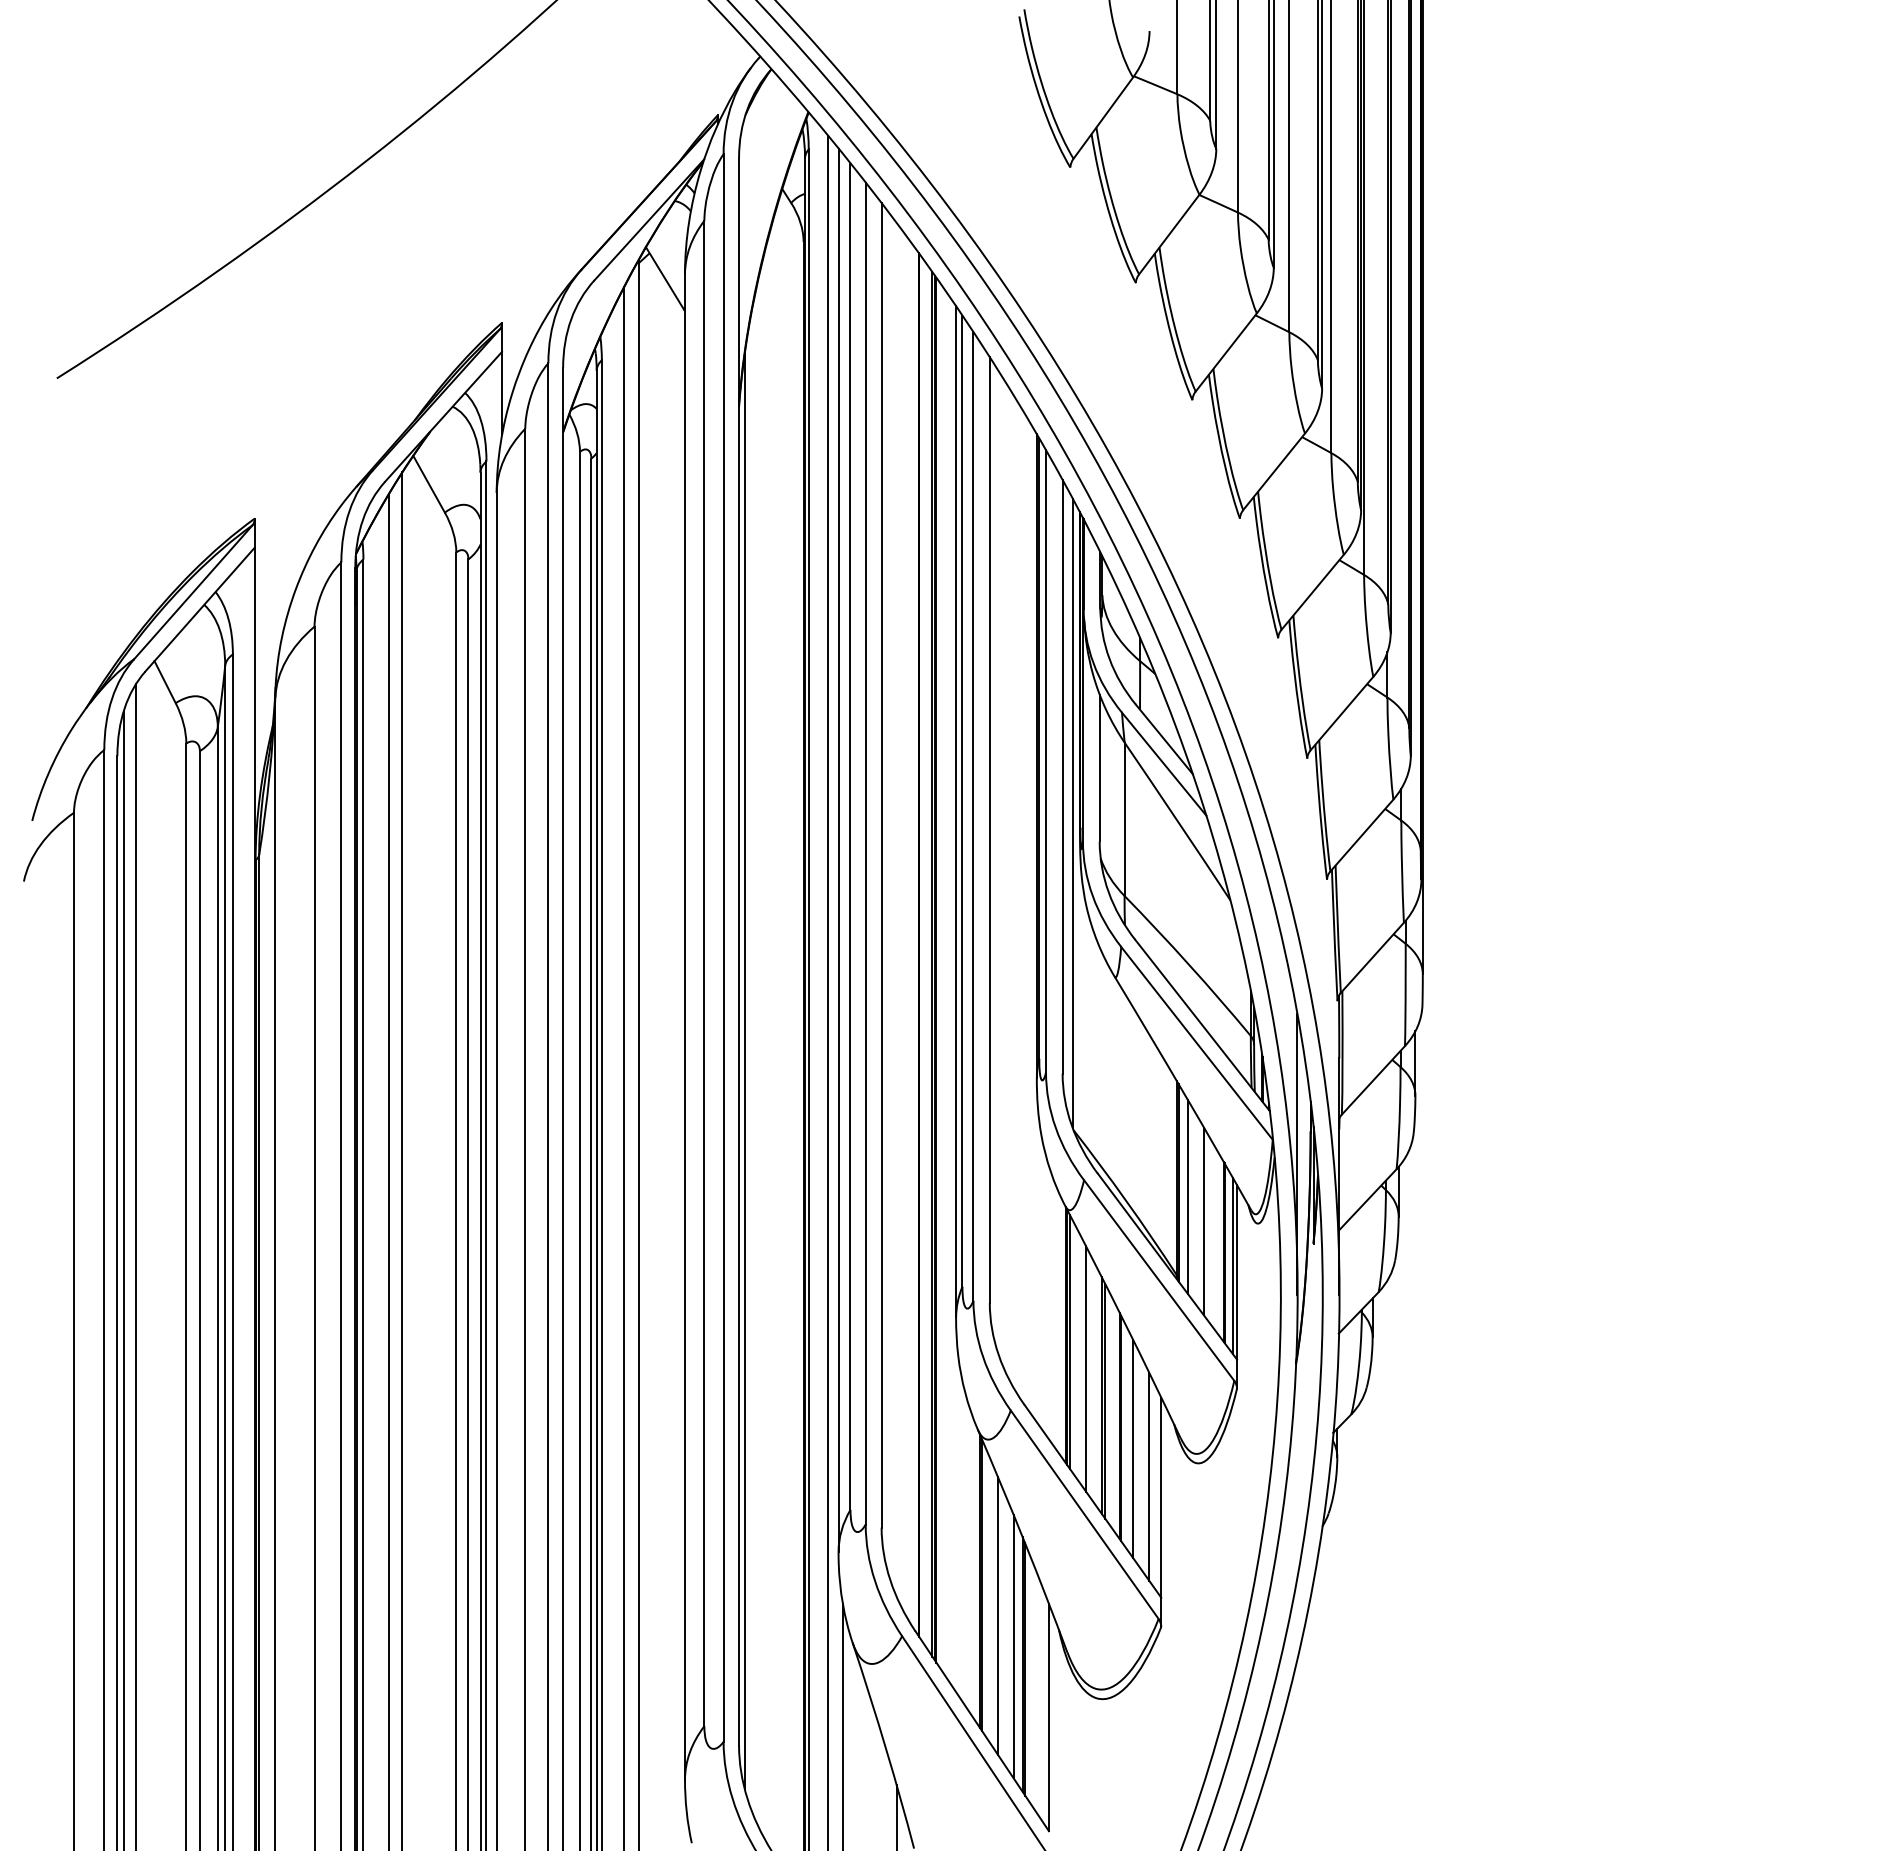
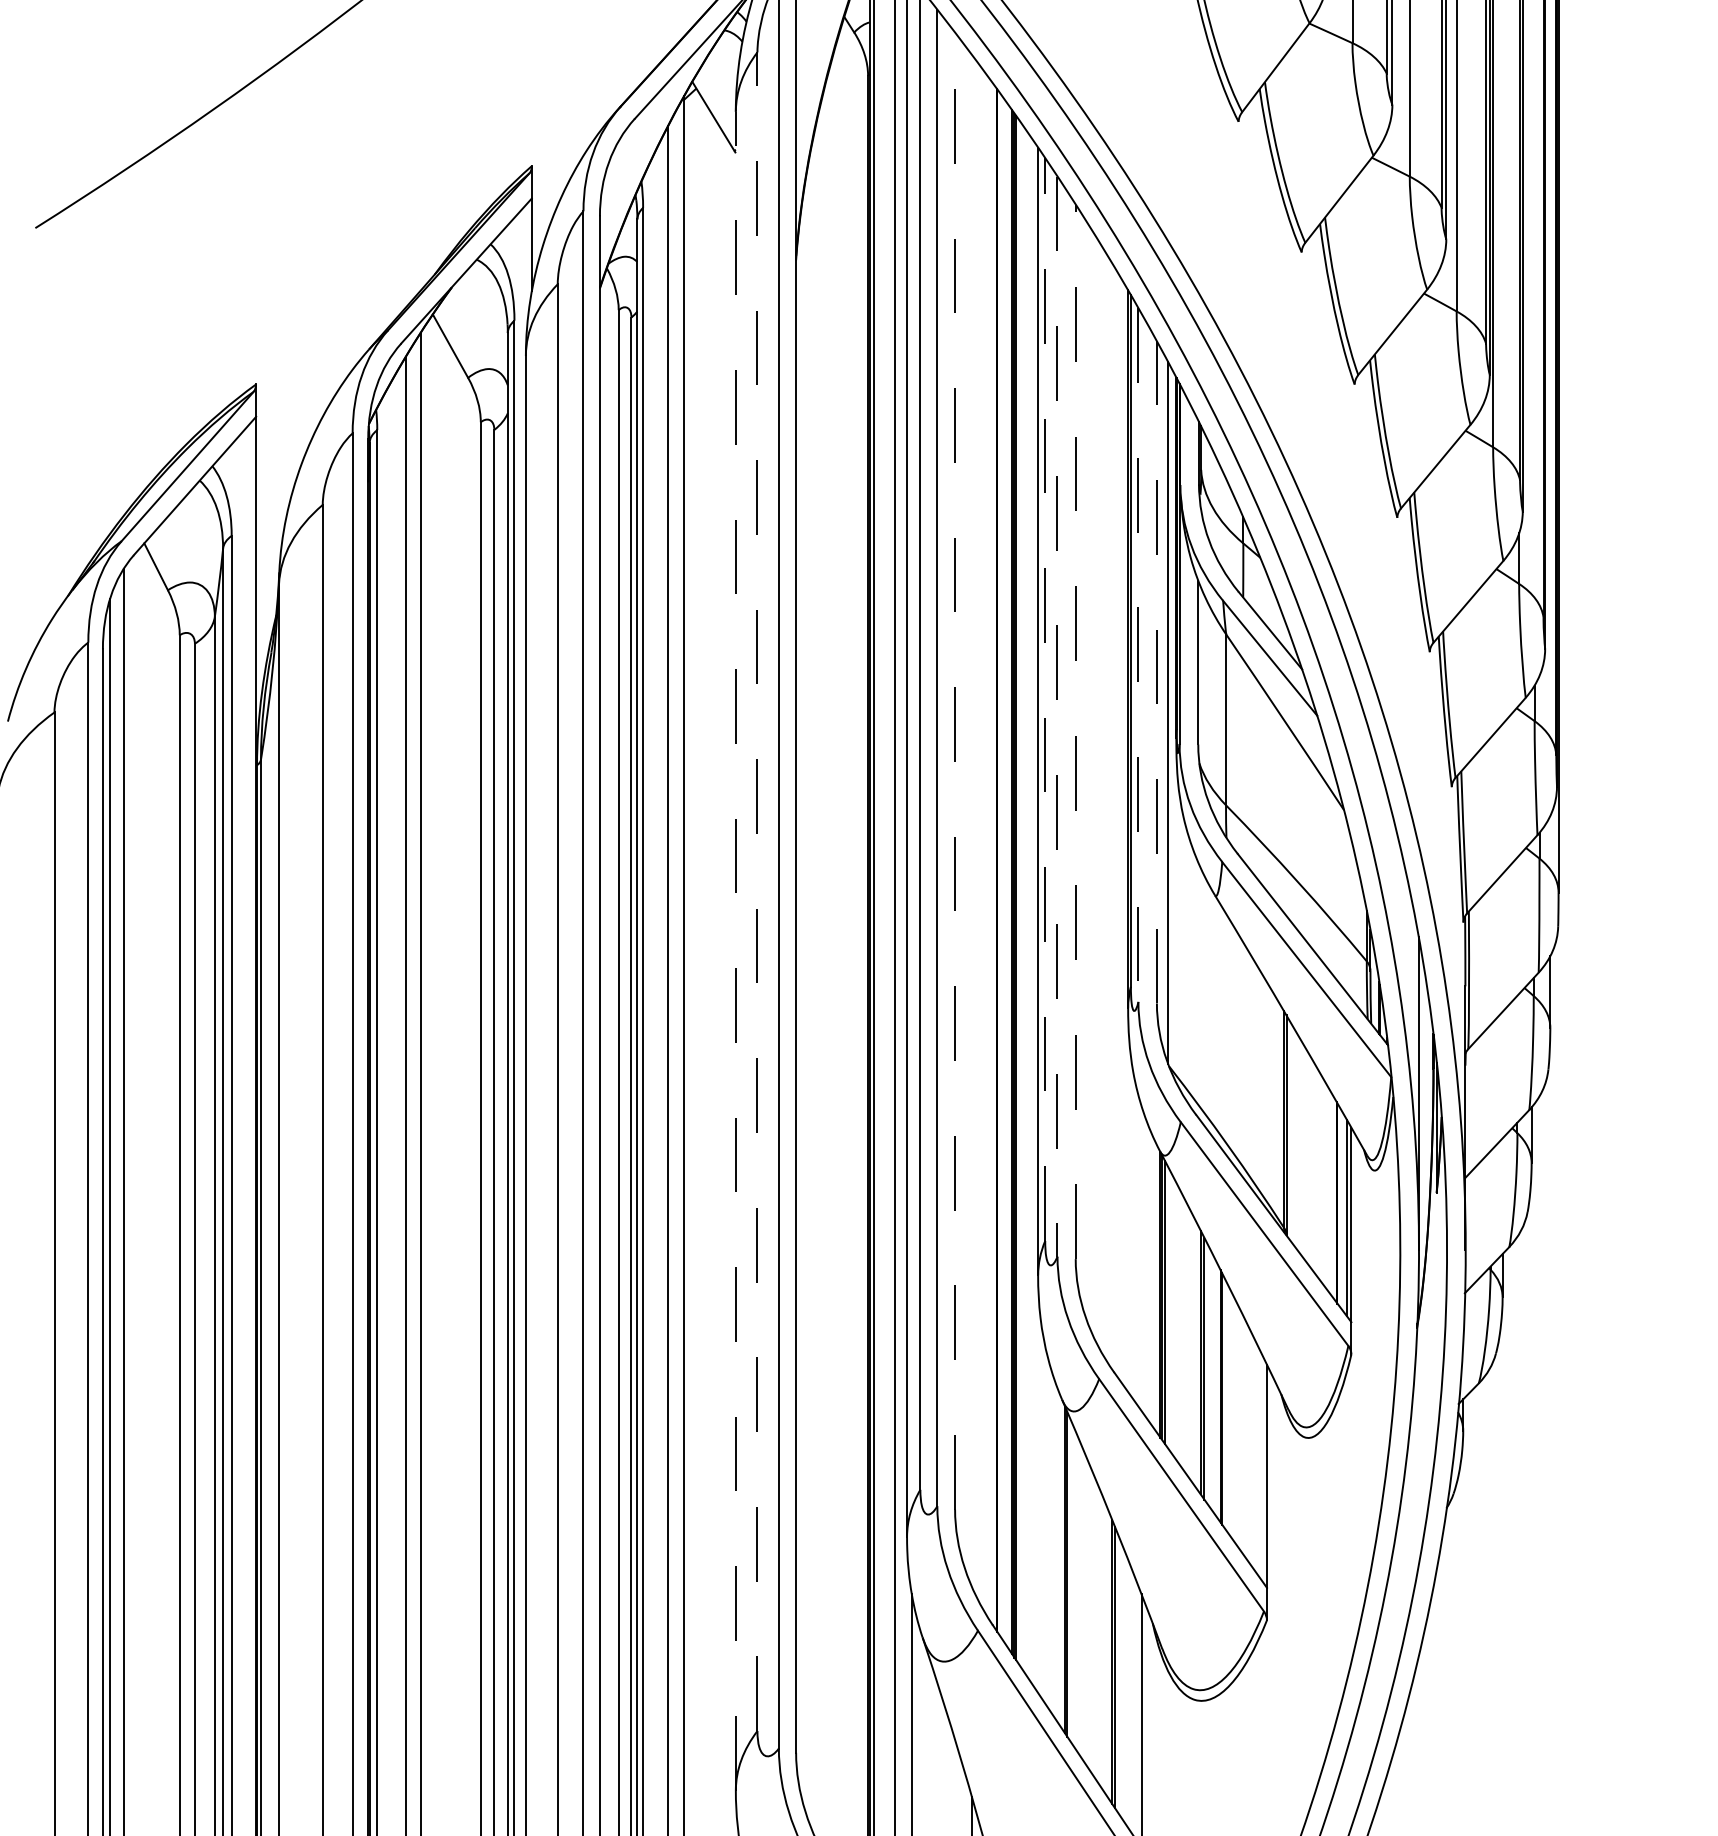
line: (1046, 761) -> (1138, 655), solid -> dashed
line: (1062, 776) -> (1156, 672), solid -> dashed
line: (962, 800) -> (1045, 698), solid -> dashed
line: (973, 817) -> (1057, 717), solid -> dashed
line: (989, 830) -> (1075, 732), solid -> dashed
line: (881, 865) -> (954, 771), solid -> dashed
line: (704, 973) -> (757, 891), solid -> dashed
line: (685, 1026) -> (736, 950), solid -> dashed
line: (744, 1071) -> (802, 1000), removed
line: (1187, 1196) -> (1296, 1140), removed
line: (1203, 1221) -> (1314, 1168), removed
line: (1085, 1368) -> (1182, 1332), removed
line: (1133, 1449) -> (1235, 1422), removed
line: (1149, 1477) -> (1253, 1453), removed
line: (997, 1615) -> (1084, 1607), removed
line: (1013, 1646) -> (1102, 1642), removed

